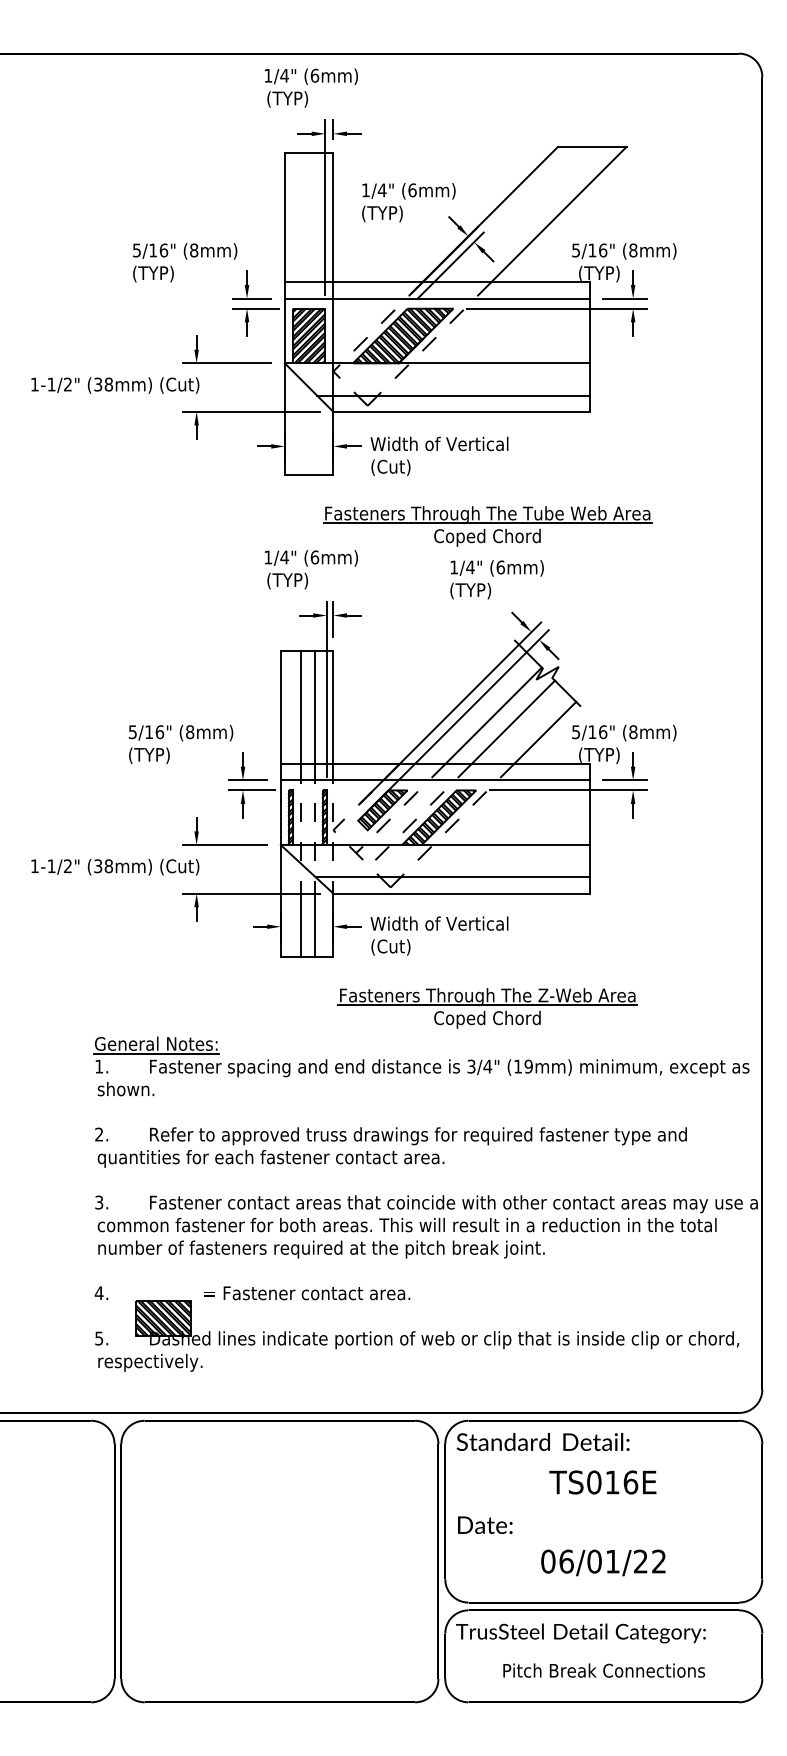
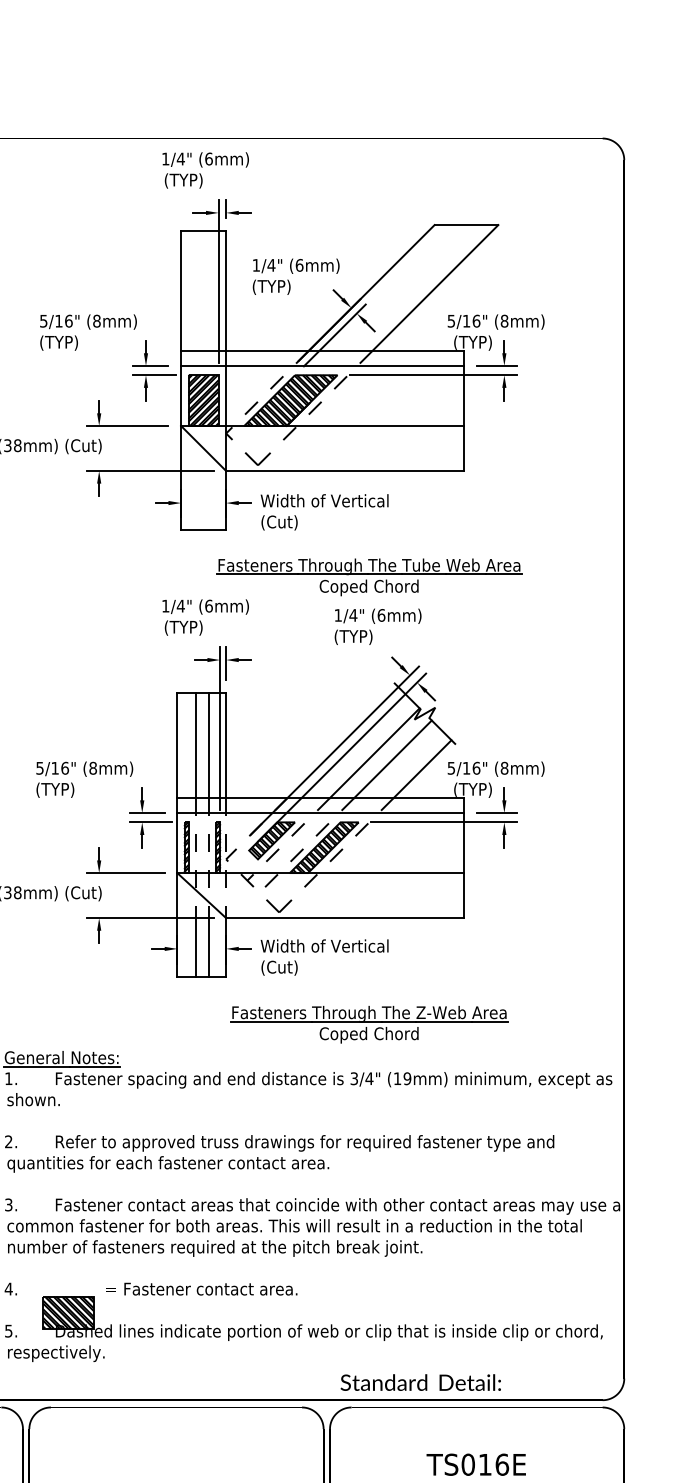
line: (453, 395) -> (337, 455), removed
line: (453, 877) -> (337, 903), removed
text: (542, 1441) -> (420, 1382), moved

